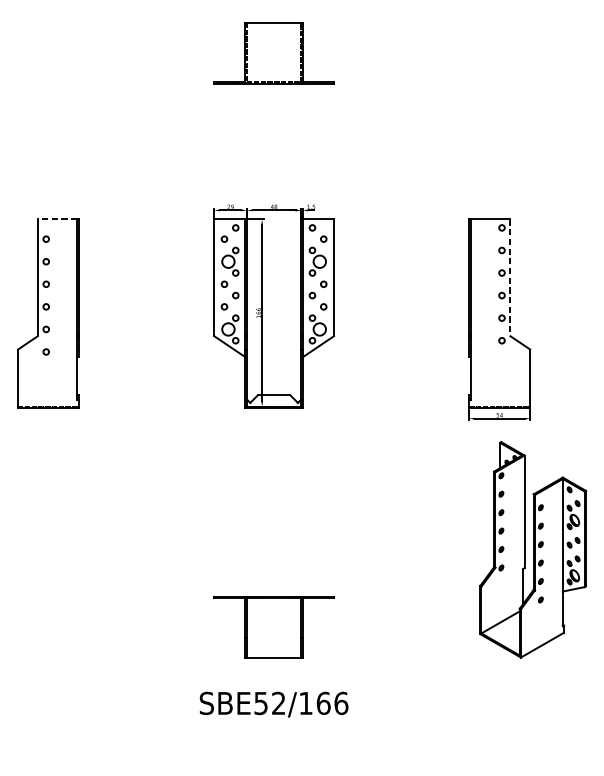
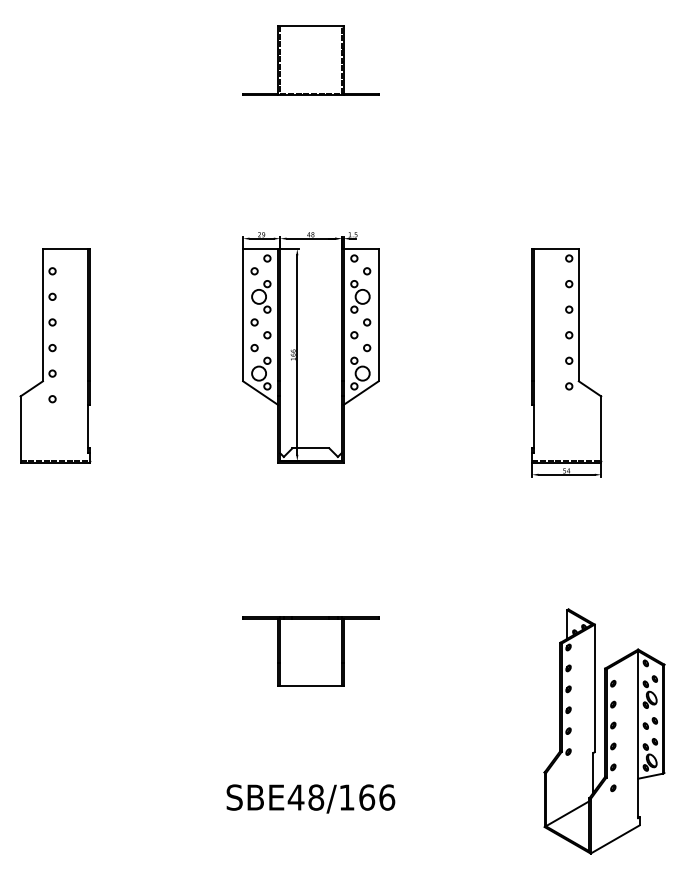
line: (56, 219) -> (64, 248), dashed -> solid
line: (510, 278) -> (578, 315), dashed -> solid
part: (533, 549) -> (604, 731), moved
part: (273, 627) -> (310, 651), moved
text: (269, 703) -> (305, 797), SBE52/166 -> SBE48/166

